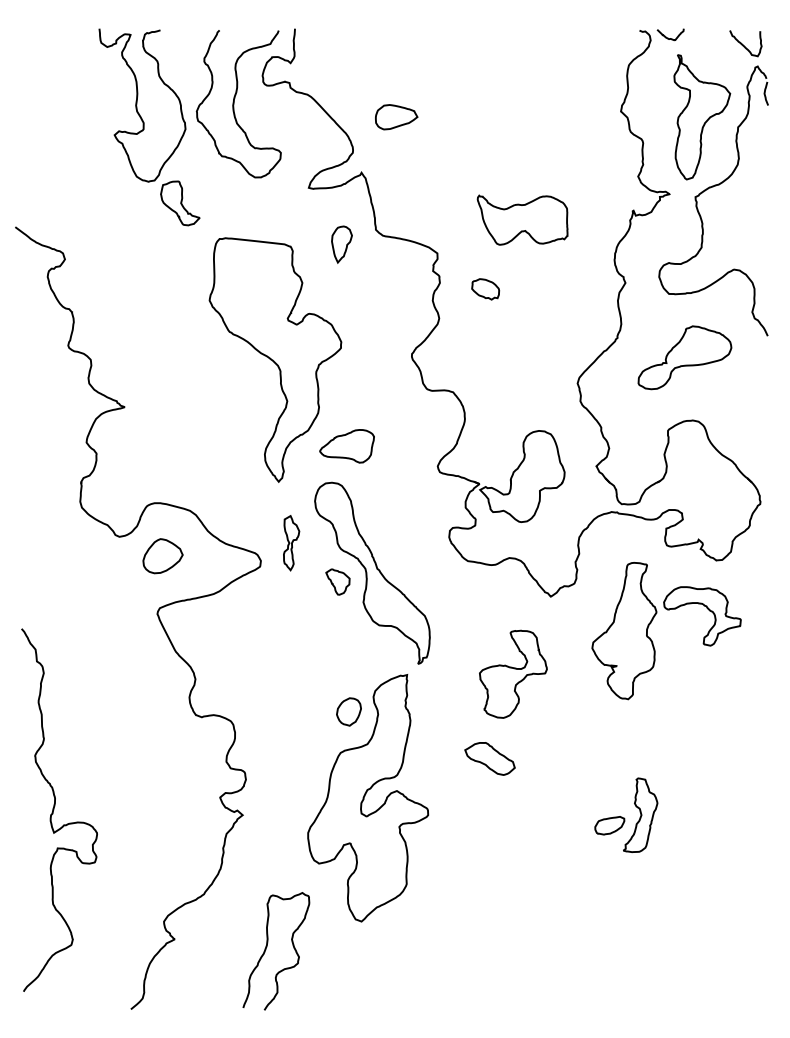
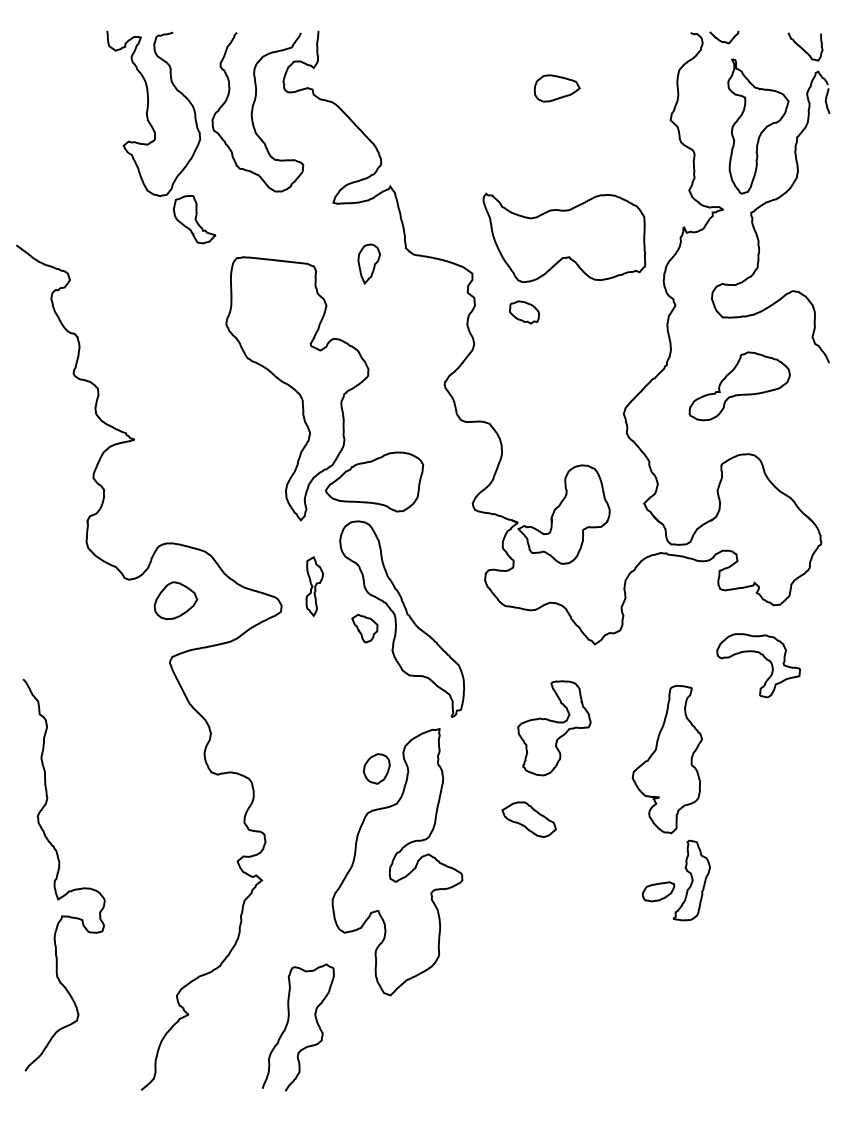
part: (395, 117) -> (556, 88), moved
part: (522, 219) -> (564, 237), size x1.67
part: (346, 445) -> (374, 481), size x1.67
part: (623, 631) -> (666, 759), moved

